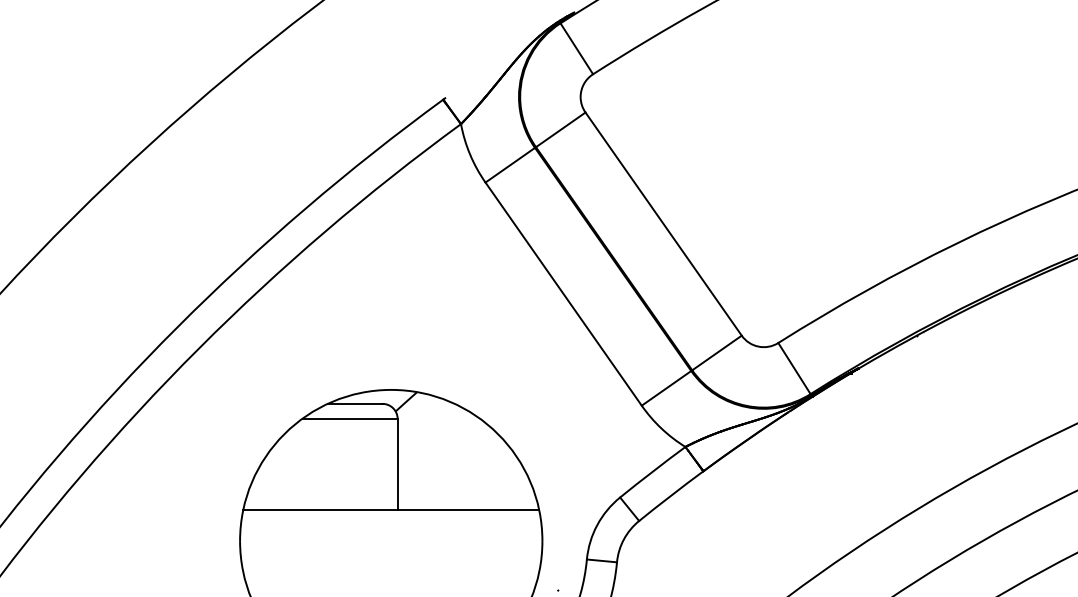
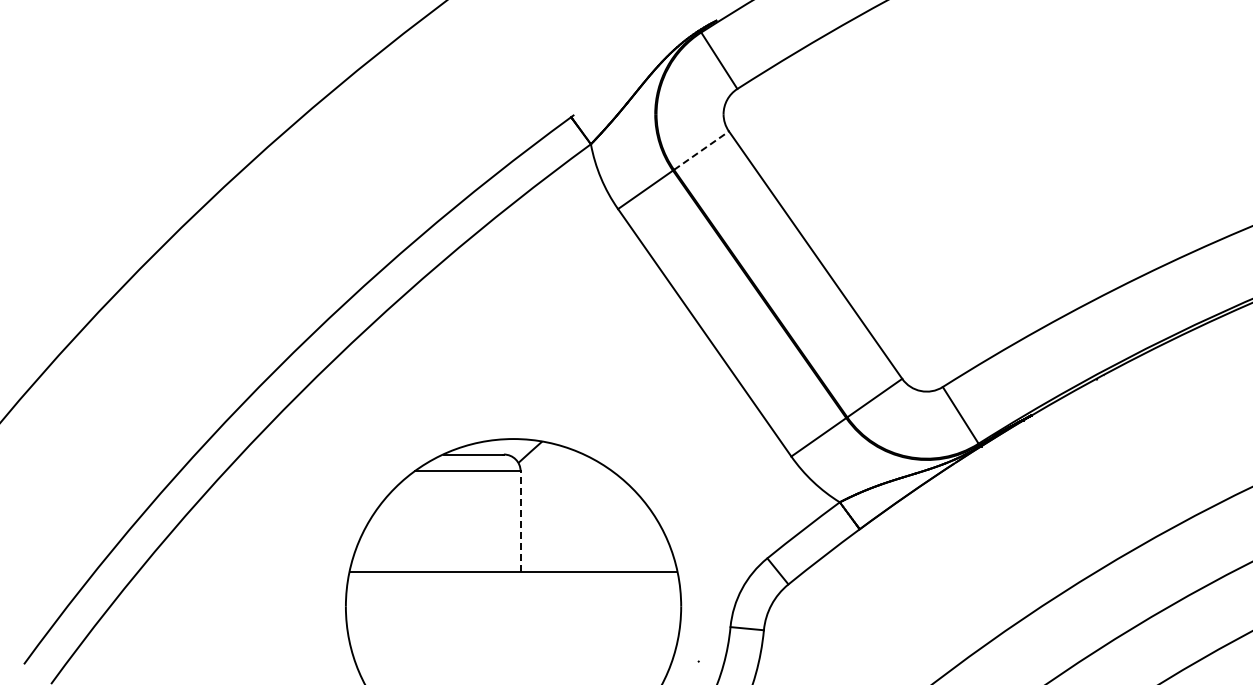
line: (560, 129) -> (701, 150), solid -> dashed
line: (397, 464) -> (520, 521), solid -> dashed

